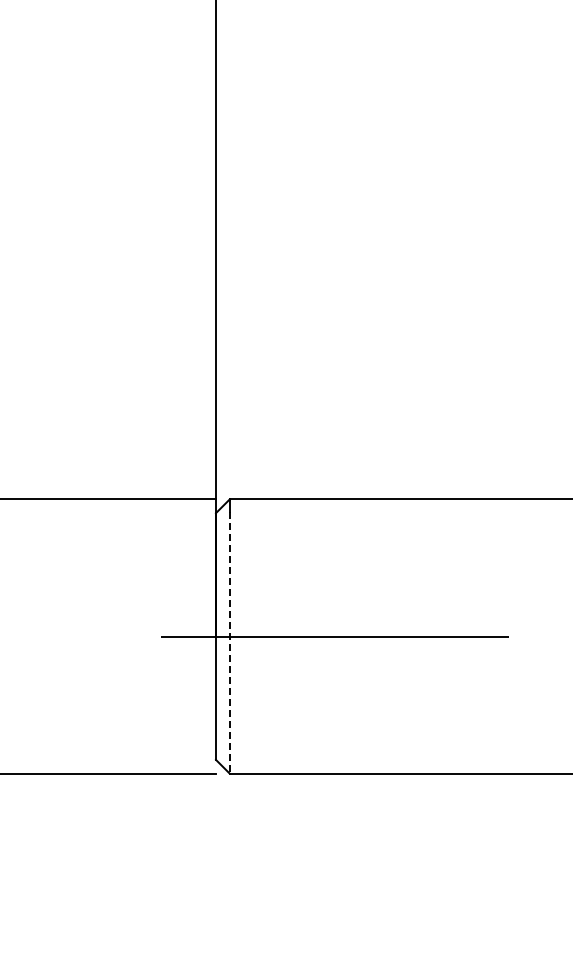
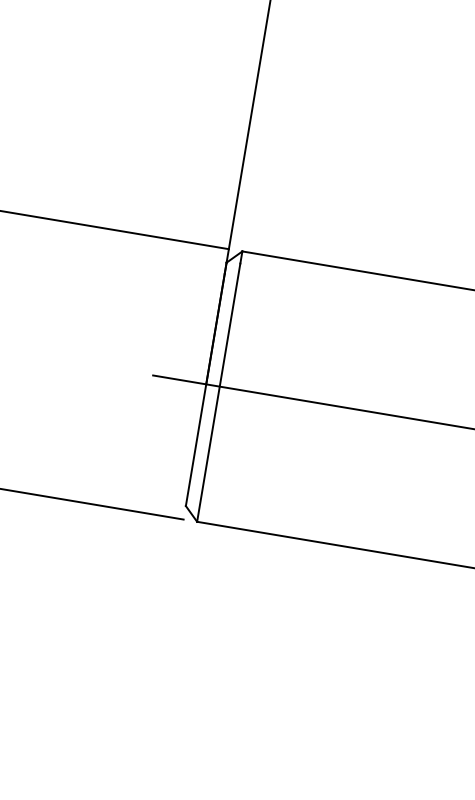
line: (229, 642) -> (218, 392), dashed -> solid

